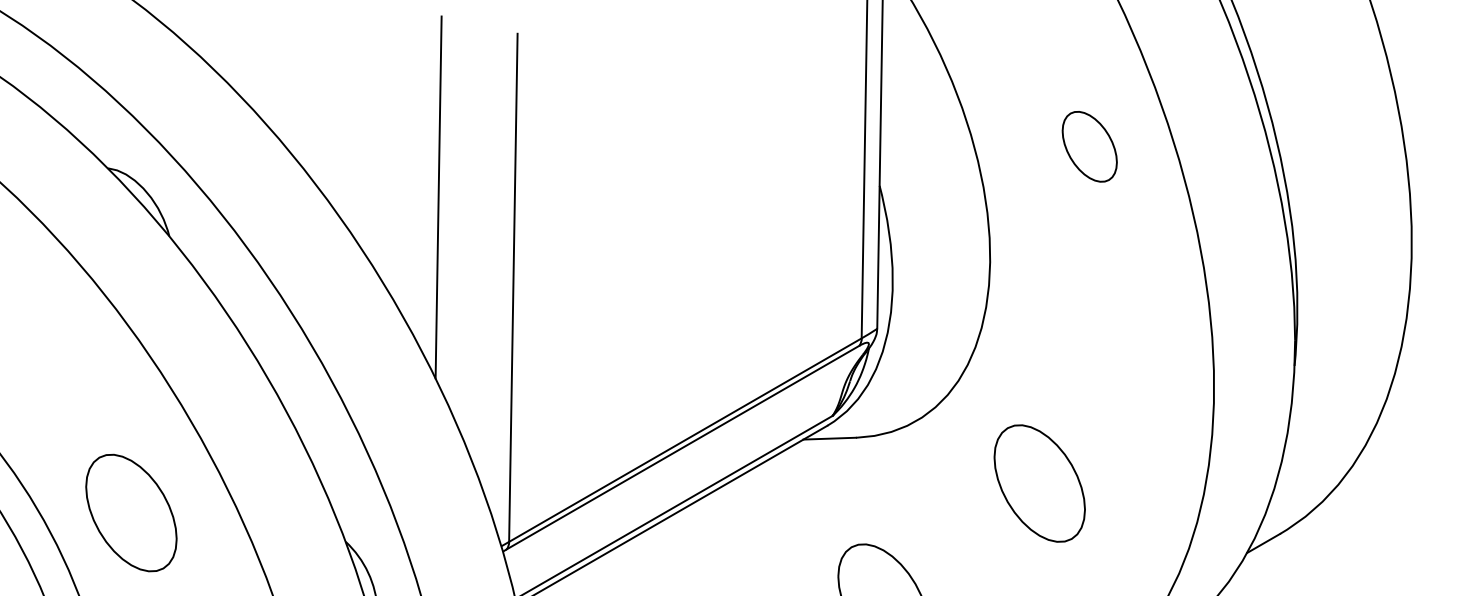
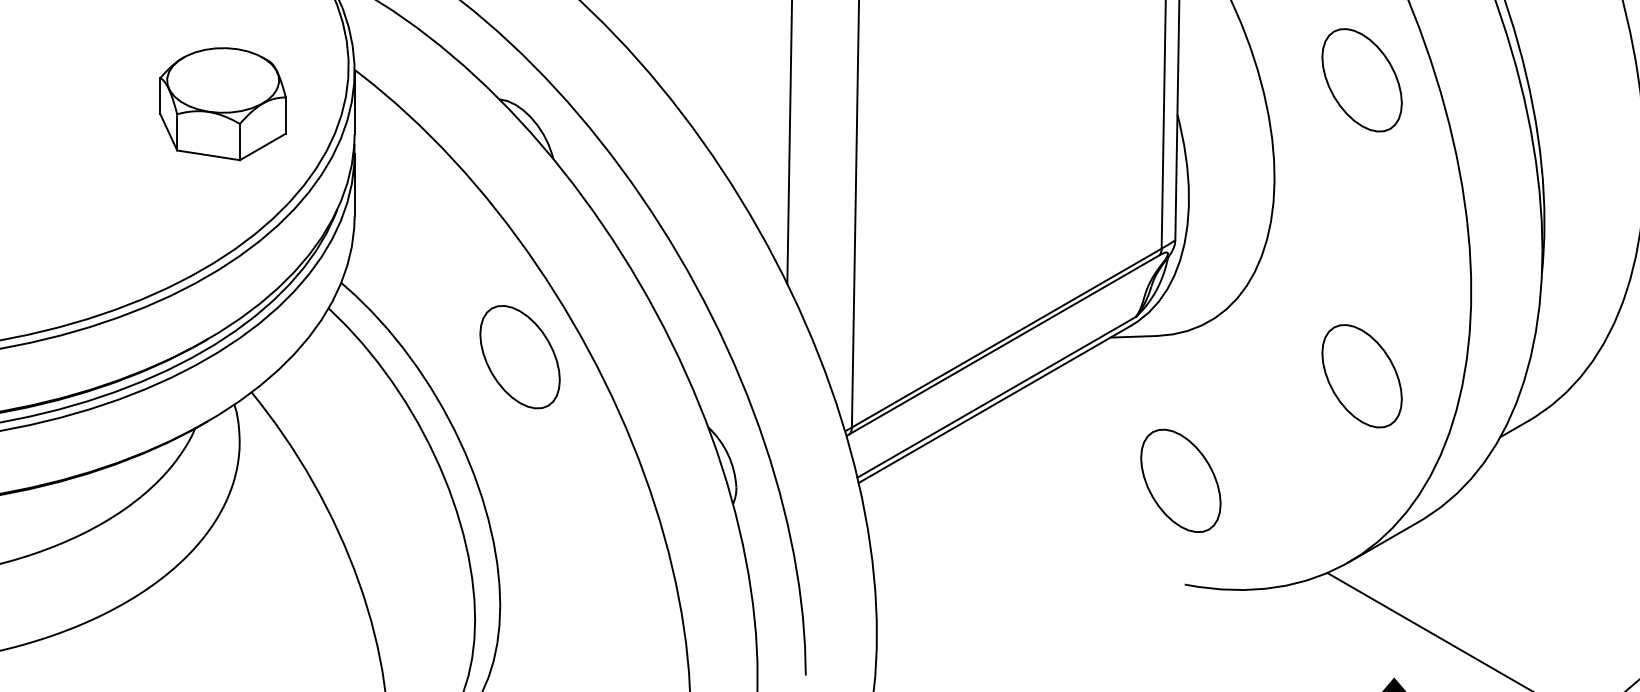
part: (1089, 146) -> (1361, 80), size x1.67
part: (1039, 483) -> (1361, 376), moved
part: (130, 513) -> (519, 357), moved

